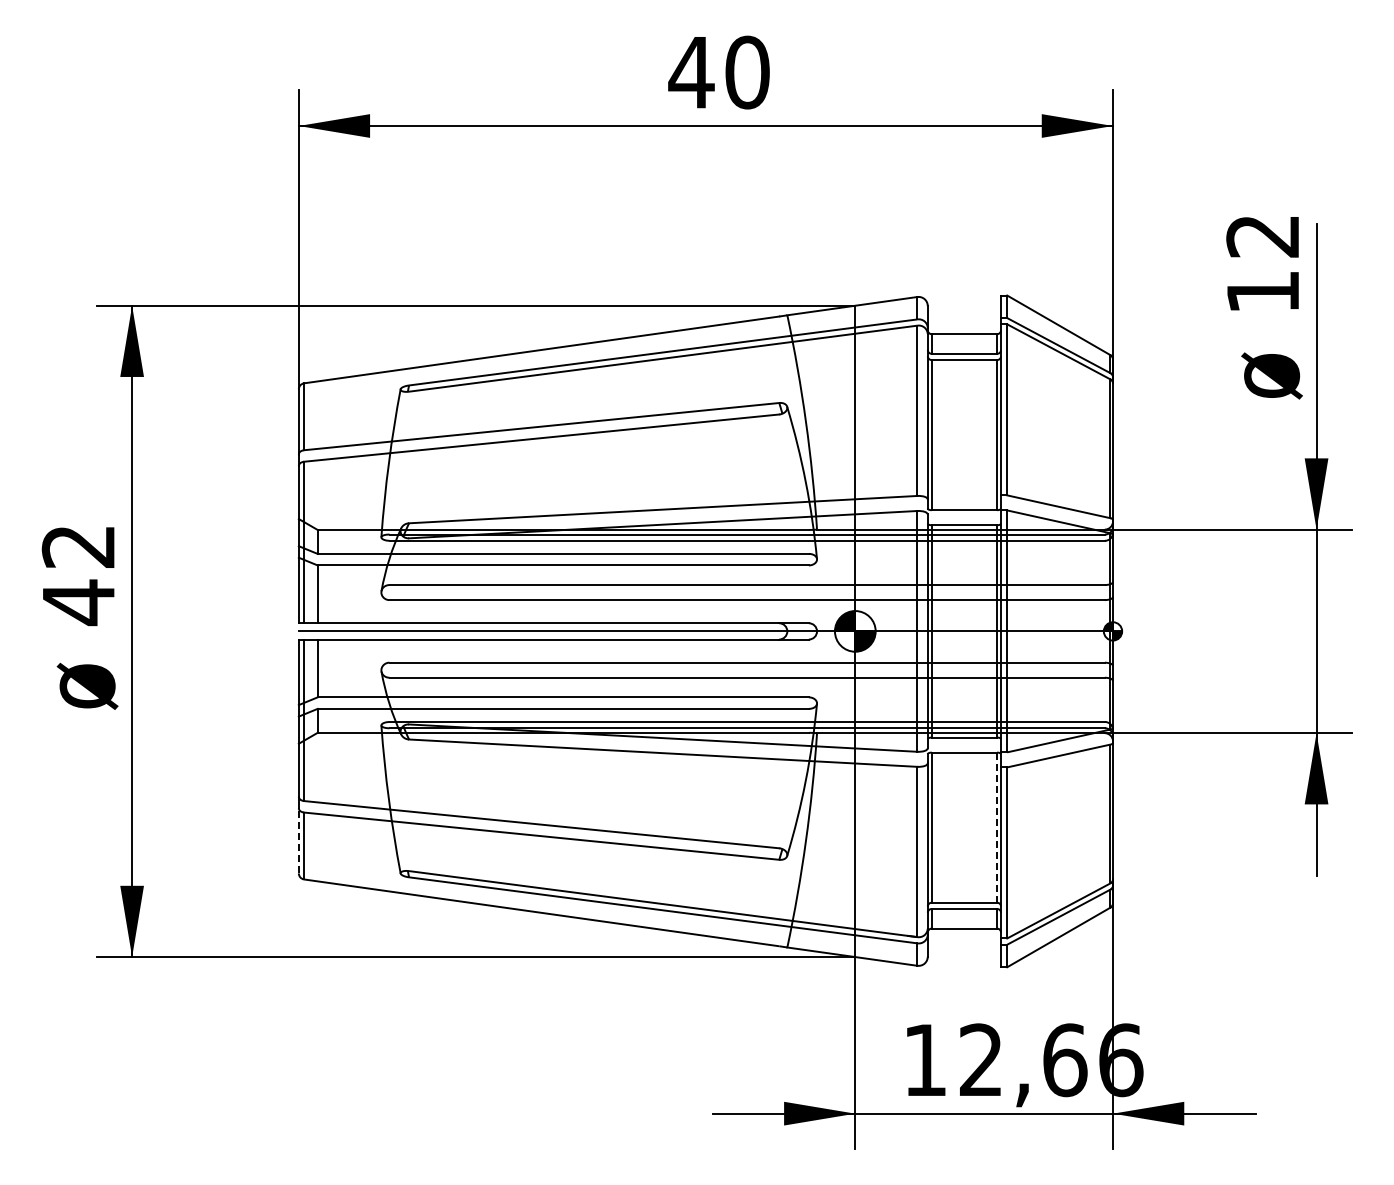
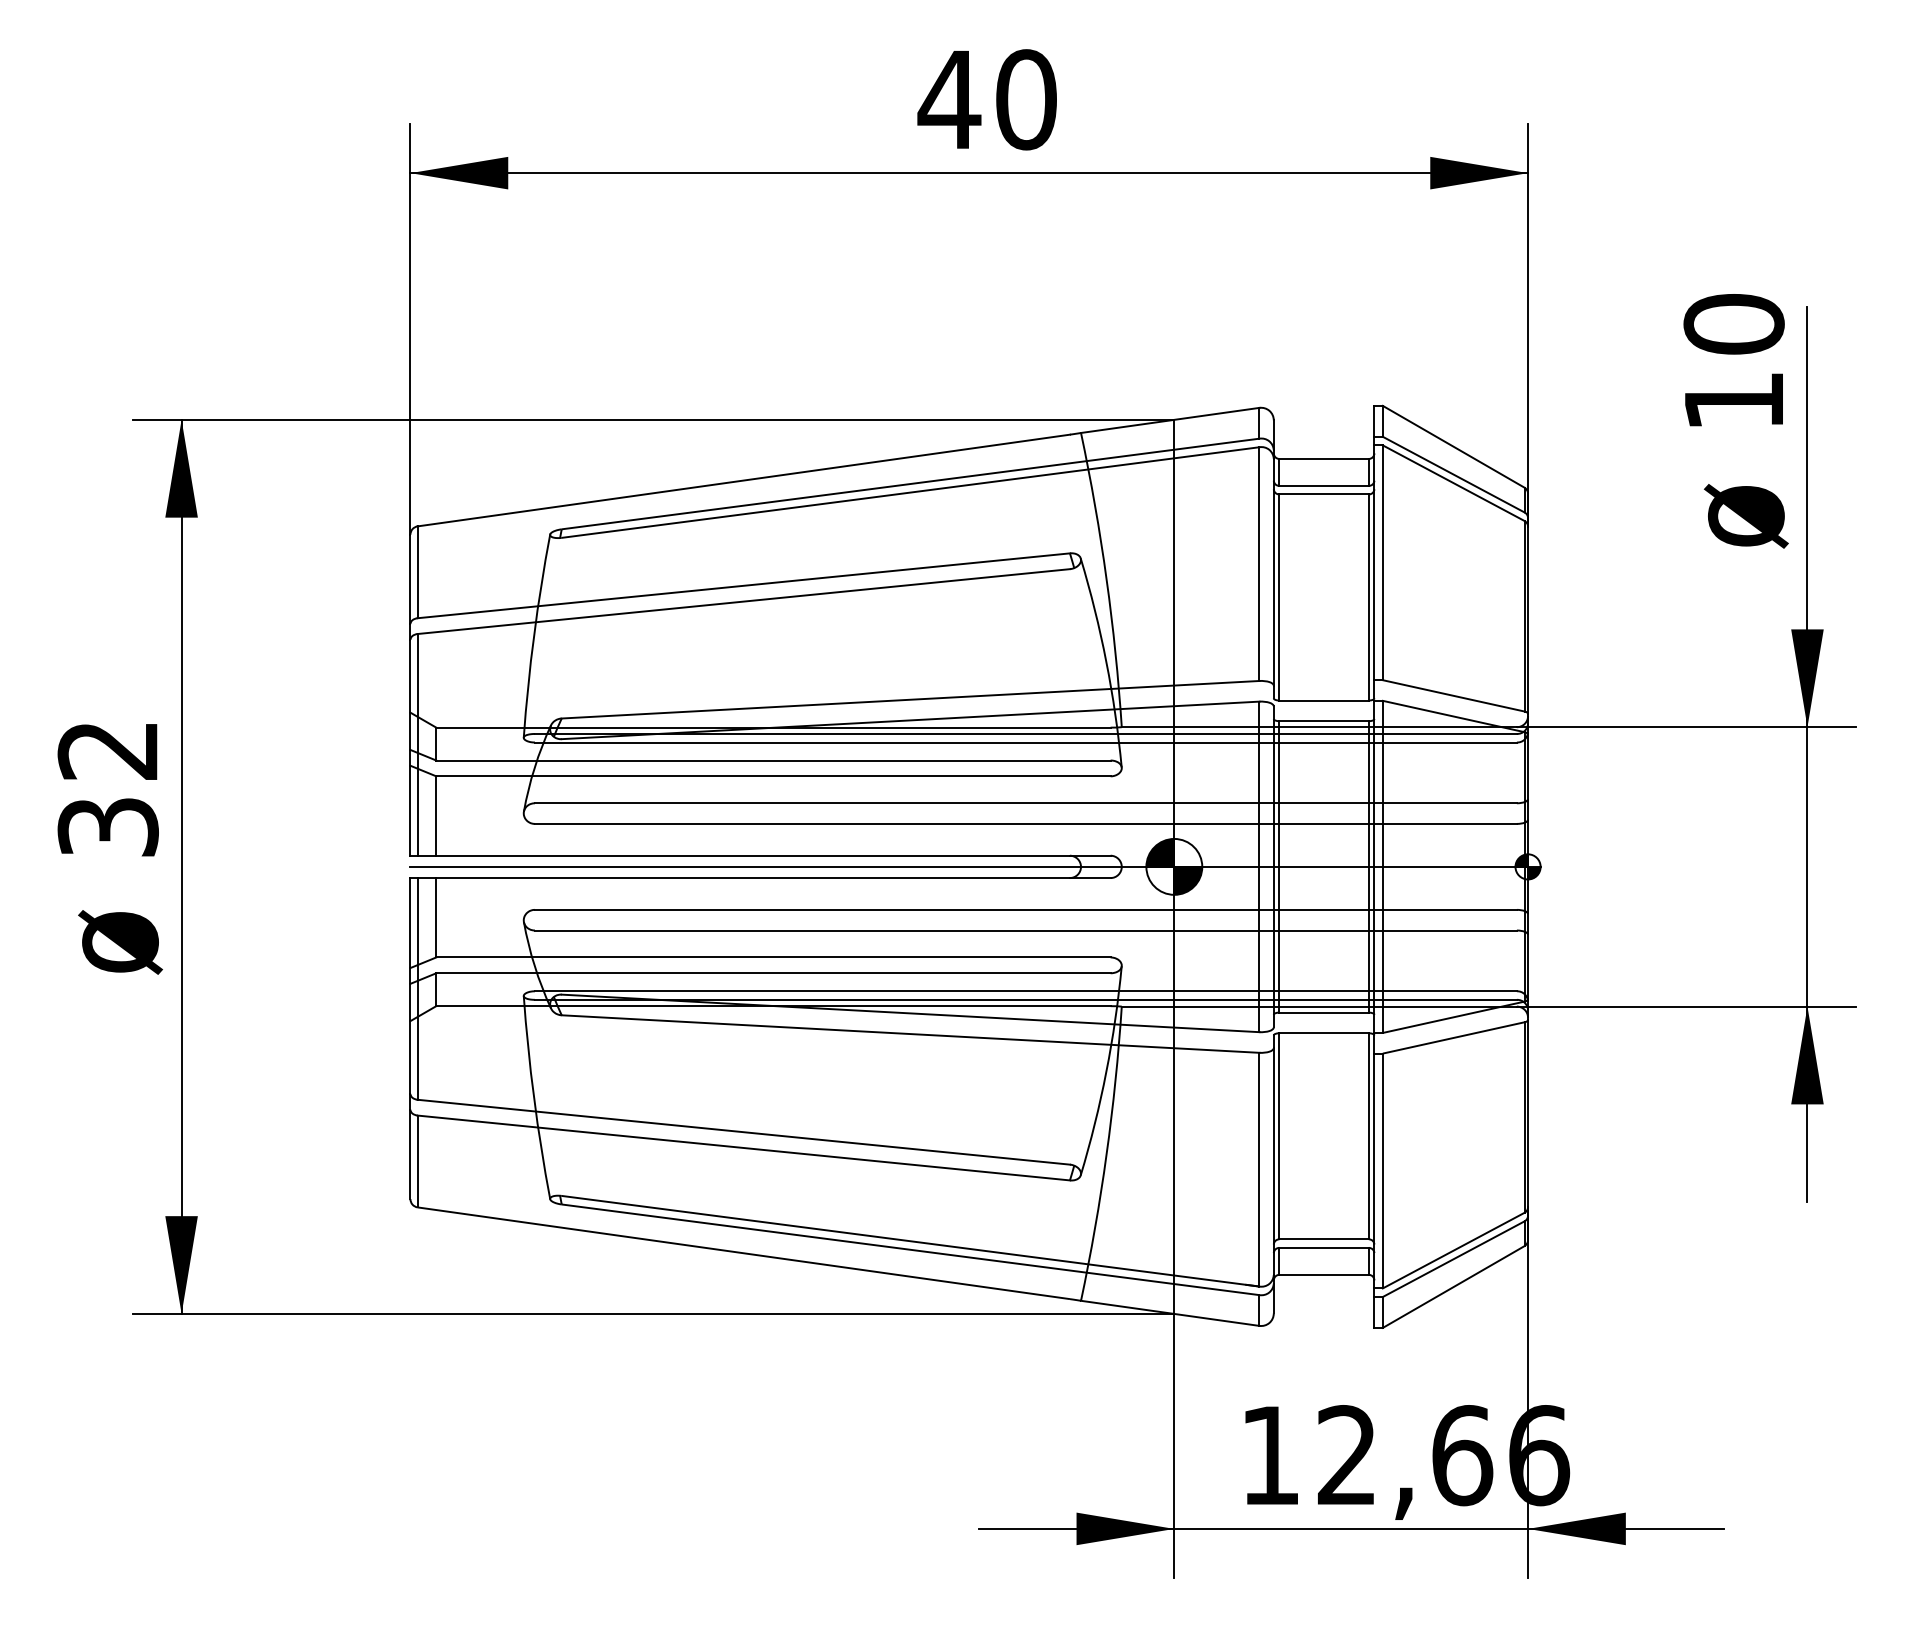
text: (1263, 236) -> (1734, 324), 12 -> 10
text: (78, 602) -> (107, 827), 42 -> 32
line: (996, 827) -> (1368, 1136), dashed -> solid
line: (298, 840) -> (409, 1153), dashed -> solid

